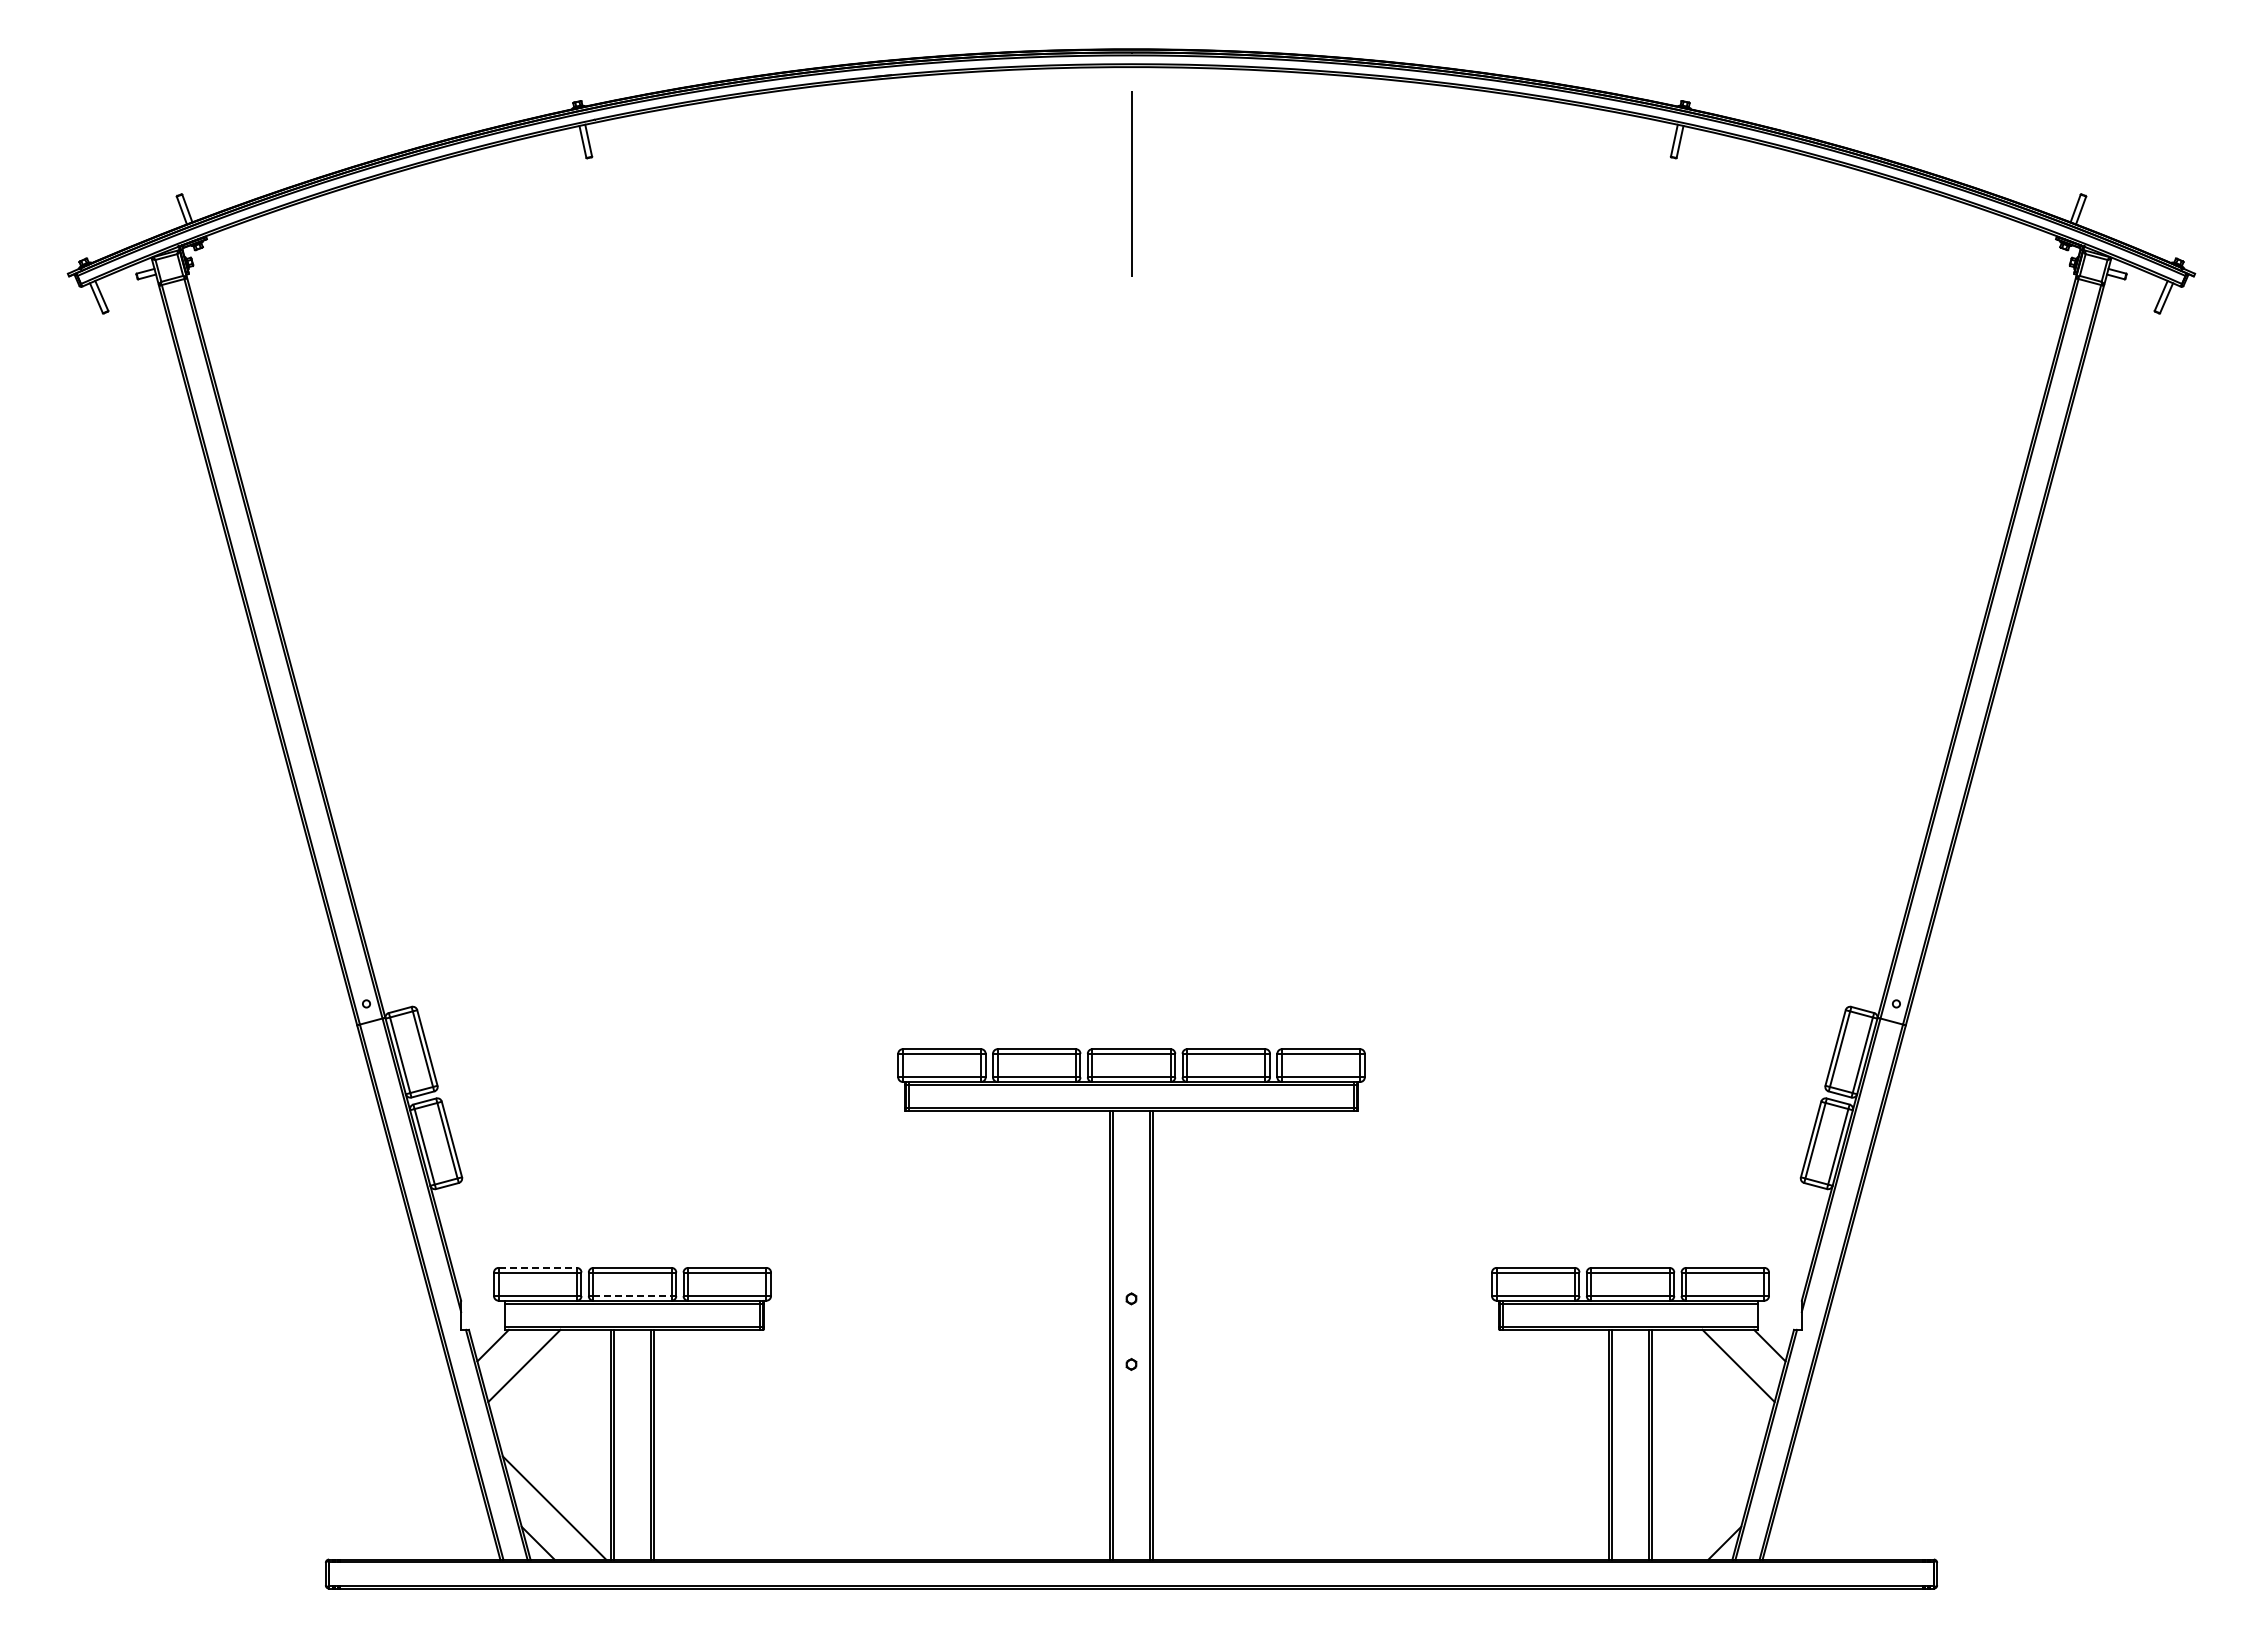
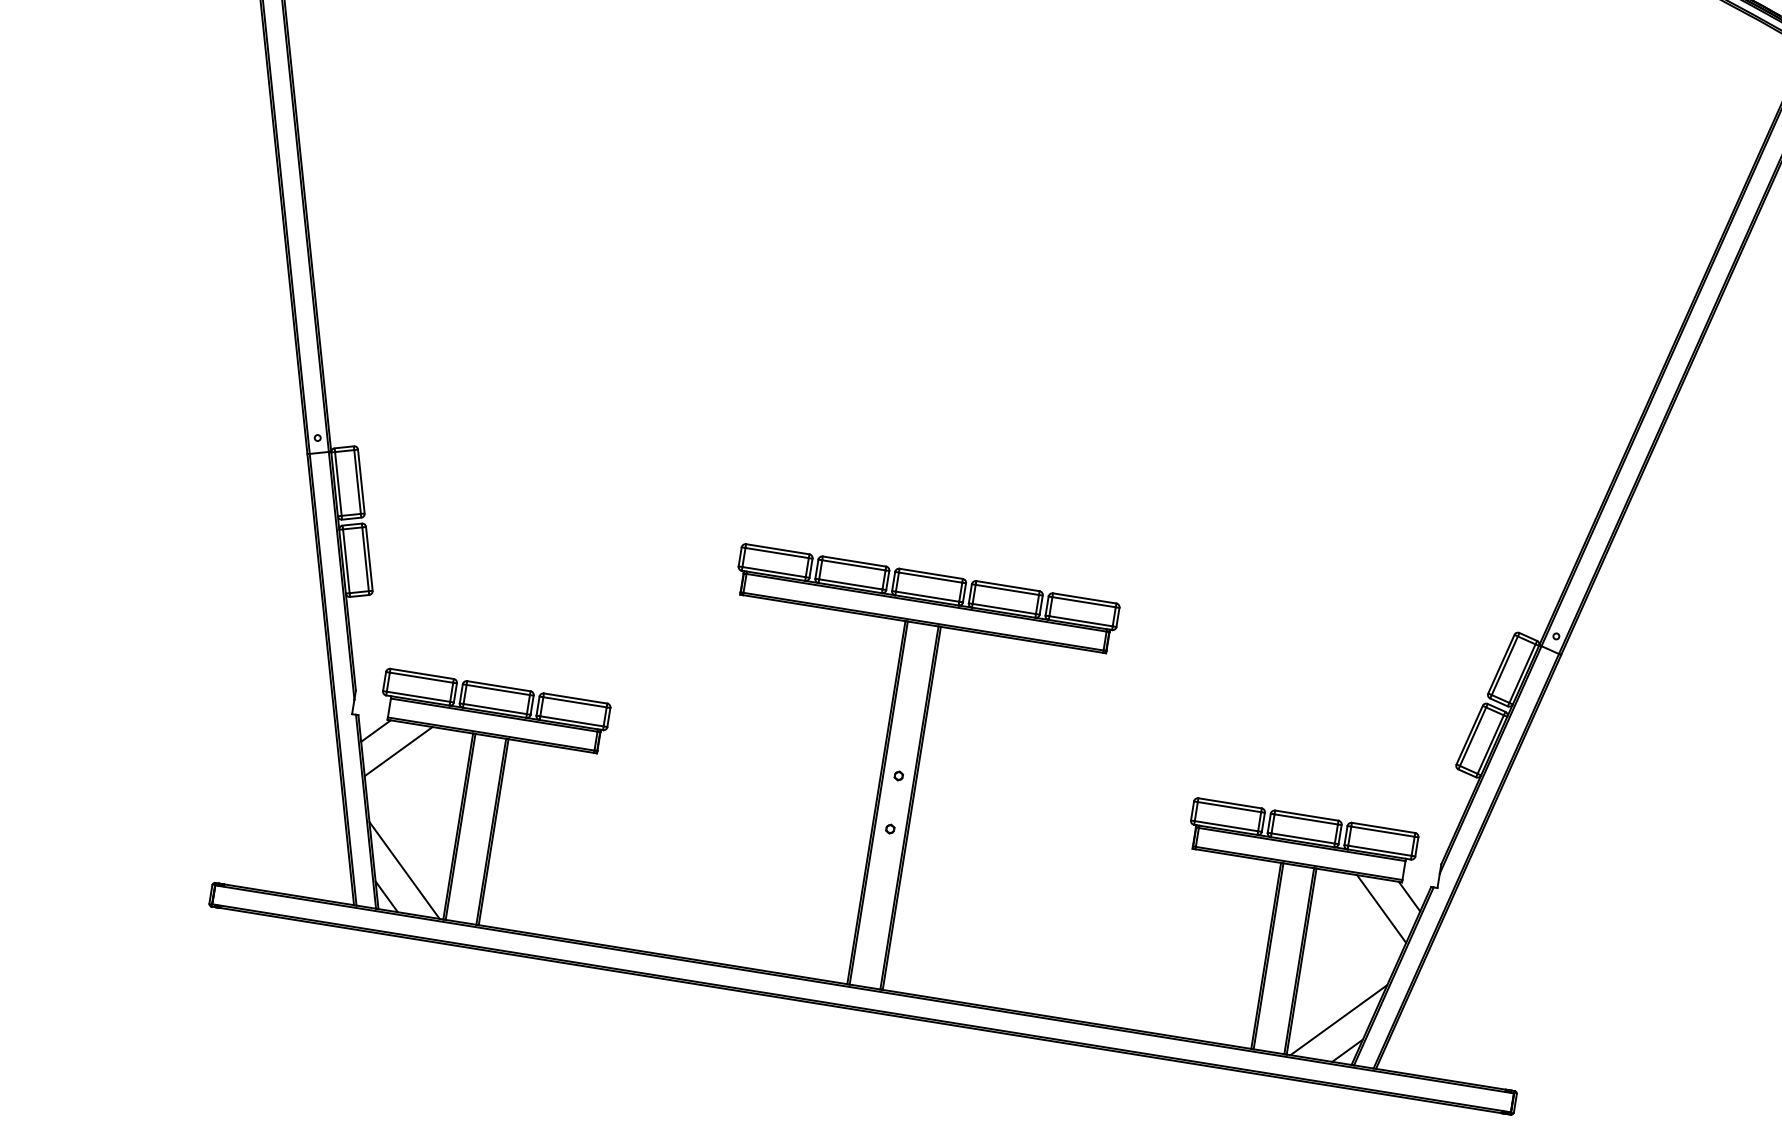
line: (538, 1267) -> (422, 673), dashed -> solid
line: (633, 1296) -> (495, 709), dashed -> solid
line: (1708, 1507) -> (1338, 1019), added

